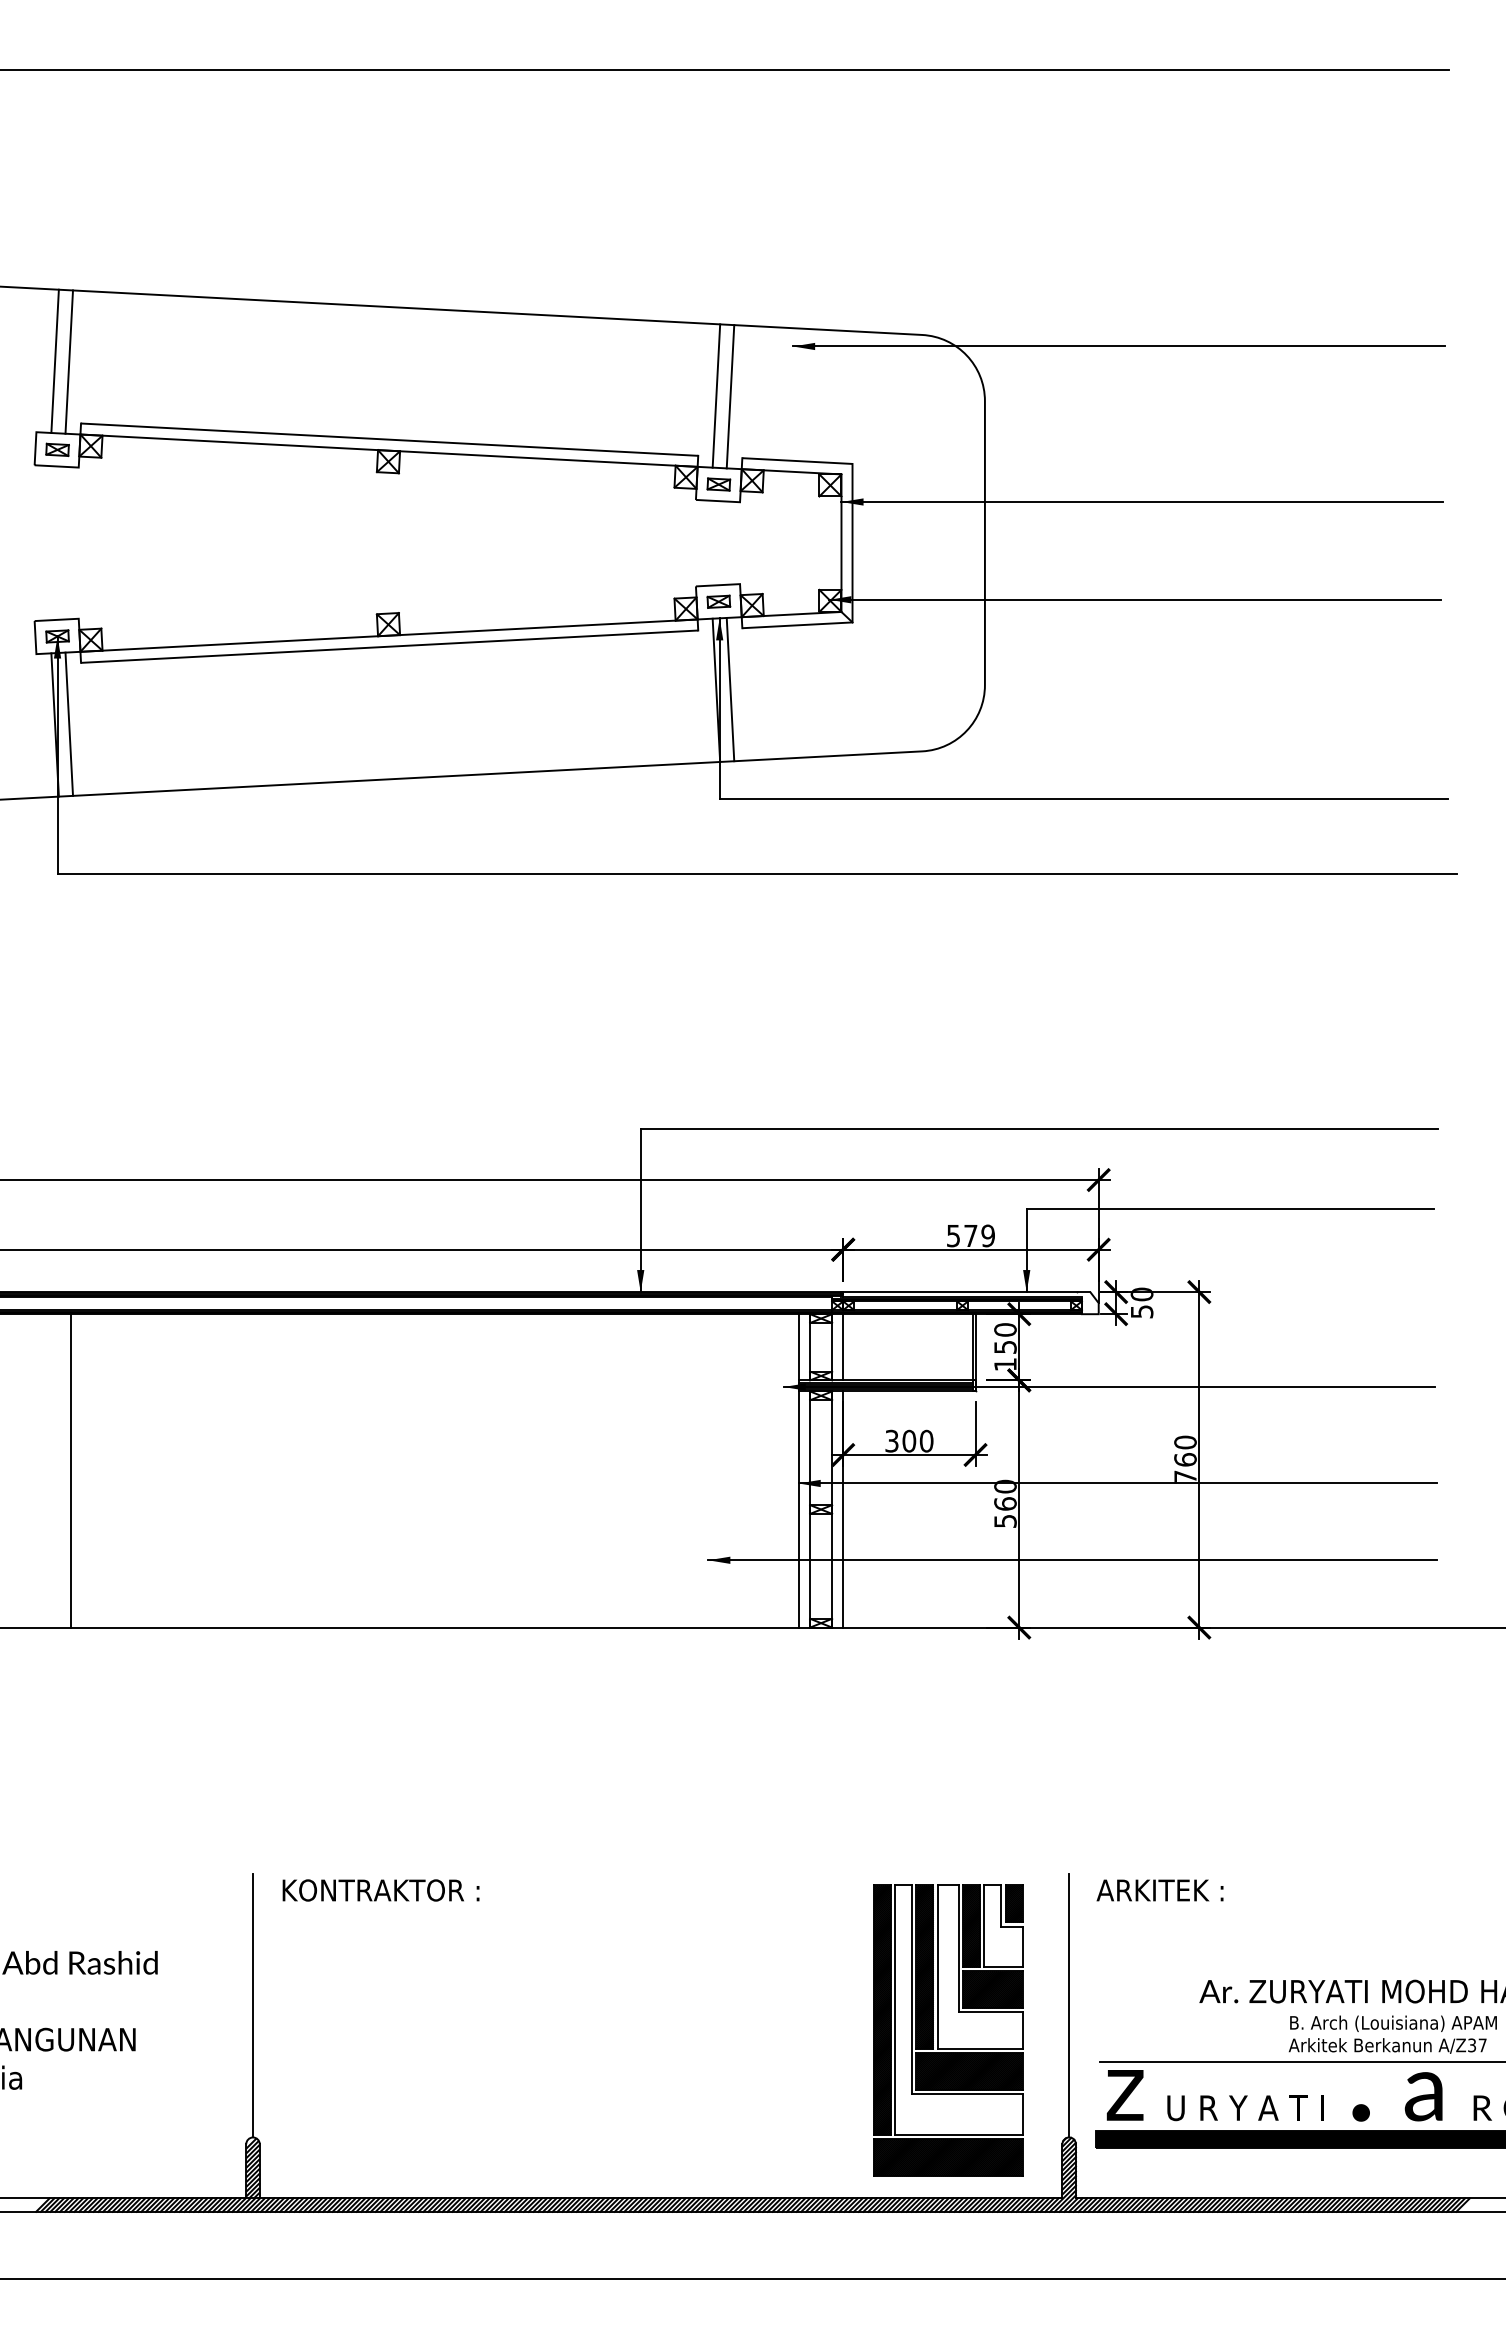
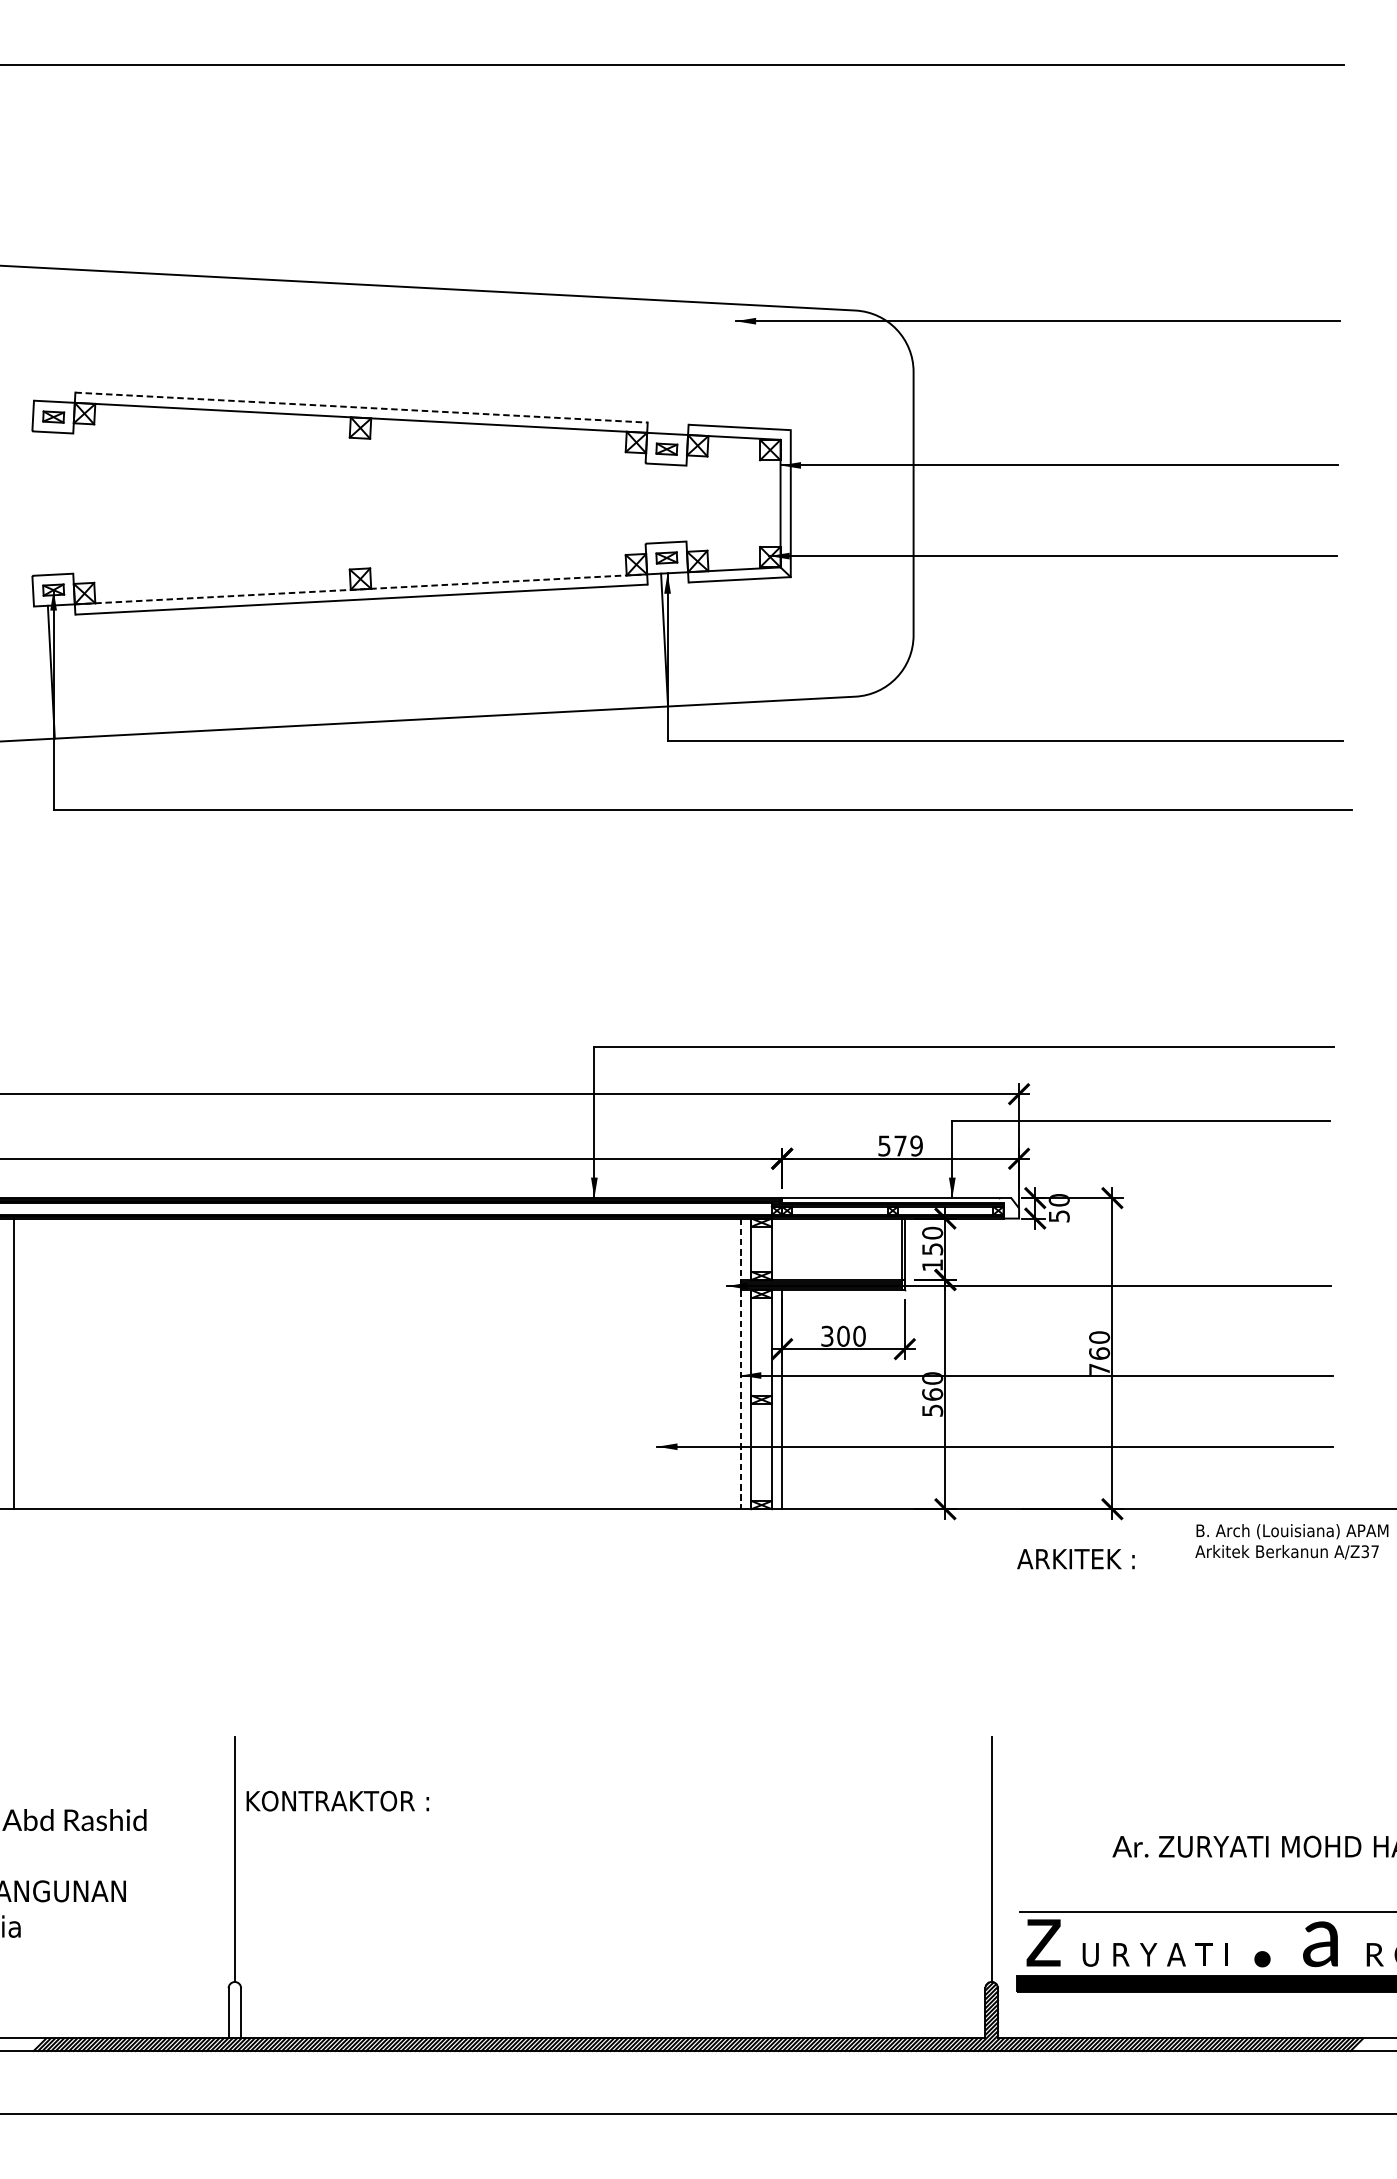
line: (54, 361) -> (50, 335), removed
line: (69, 361) -> (64, 335), removed
line: (716, 395) -> (664, 366), removed
line: (730, 396) -> (677, 367), removed
line: (390, 439) -> (362, 407), solid -> dashed
line: (389, 635) -> (361, 589), solid -> dashed
line: (730, 689) -> (677, 639), removed
line: (69, 723) -> (64, 670), removed
line: (799, 1347) -> (741, 1249), solid -> dashed
line: (843, 1347) -> (782, 1249), removed
line: (70, 1470) -> (13, 1363), moved
line: (799, 1510) -> (741, 1400), solid -> dashed
text: (380, 1890) -> (337, 1801), moved
text: (1159, 1890) -> (1075, 1559), moved
part: (948, 2030) -> (879, 1882), removed
text: (1392, 2034) -> (1291, 1541), moved
hatch: (252, 2168) -> (234, 2010), removed

